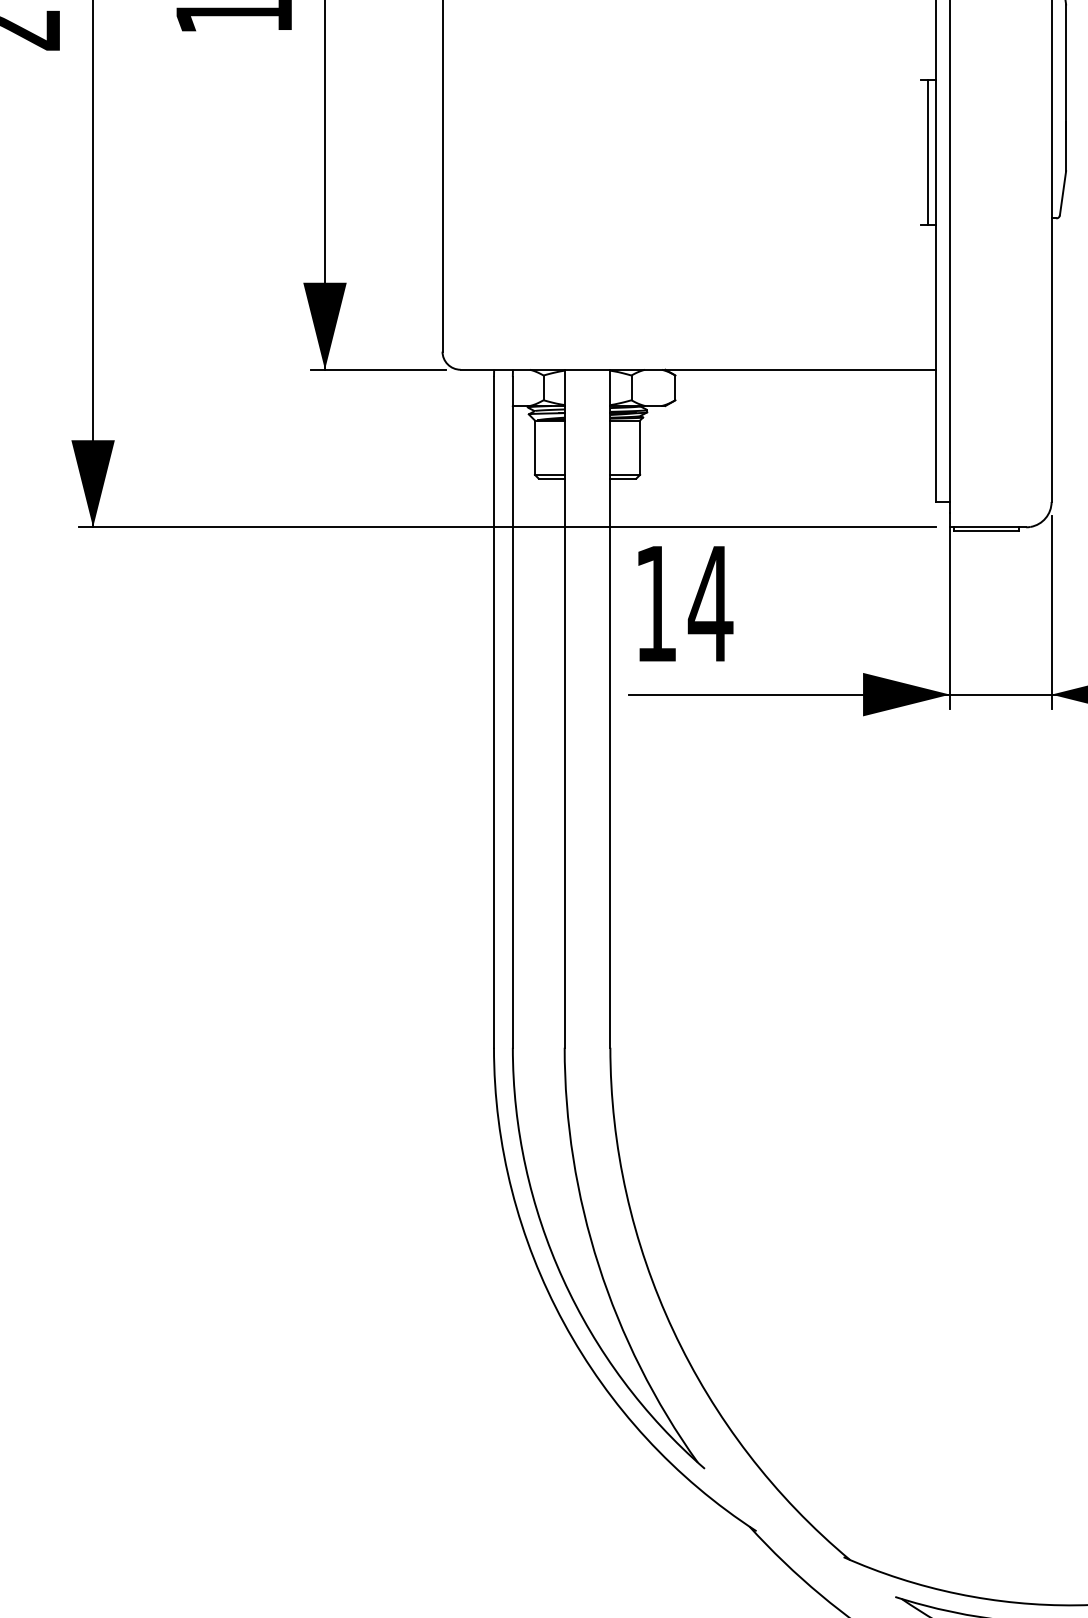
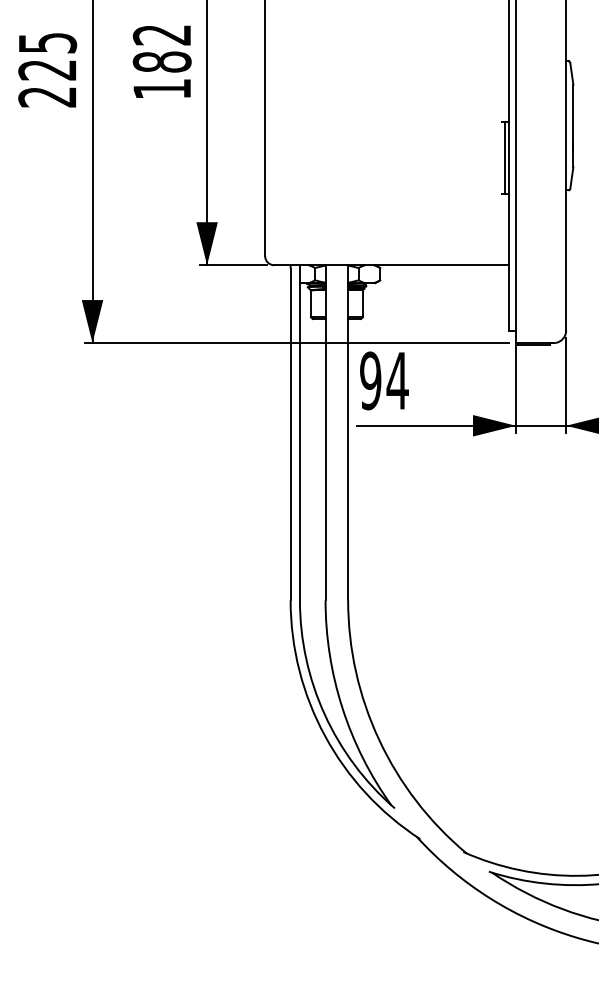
text: (655, 603) -> (370, 380), 14 -> 94

